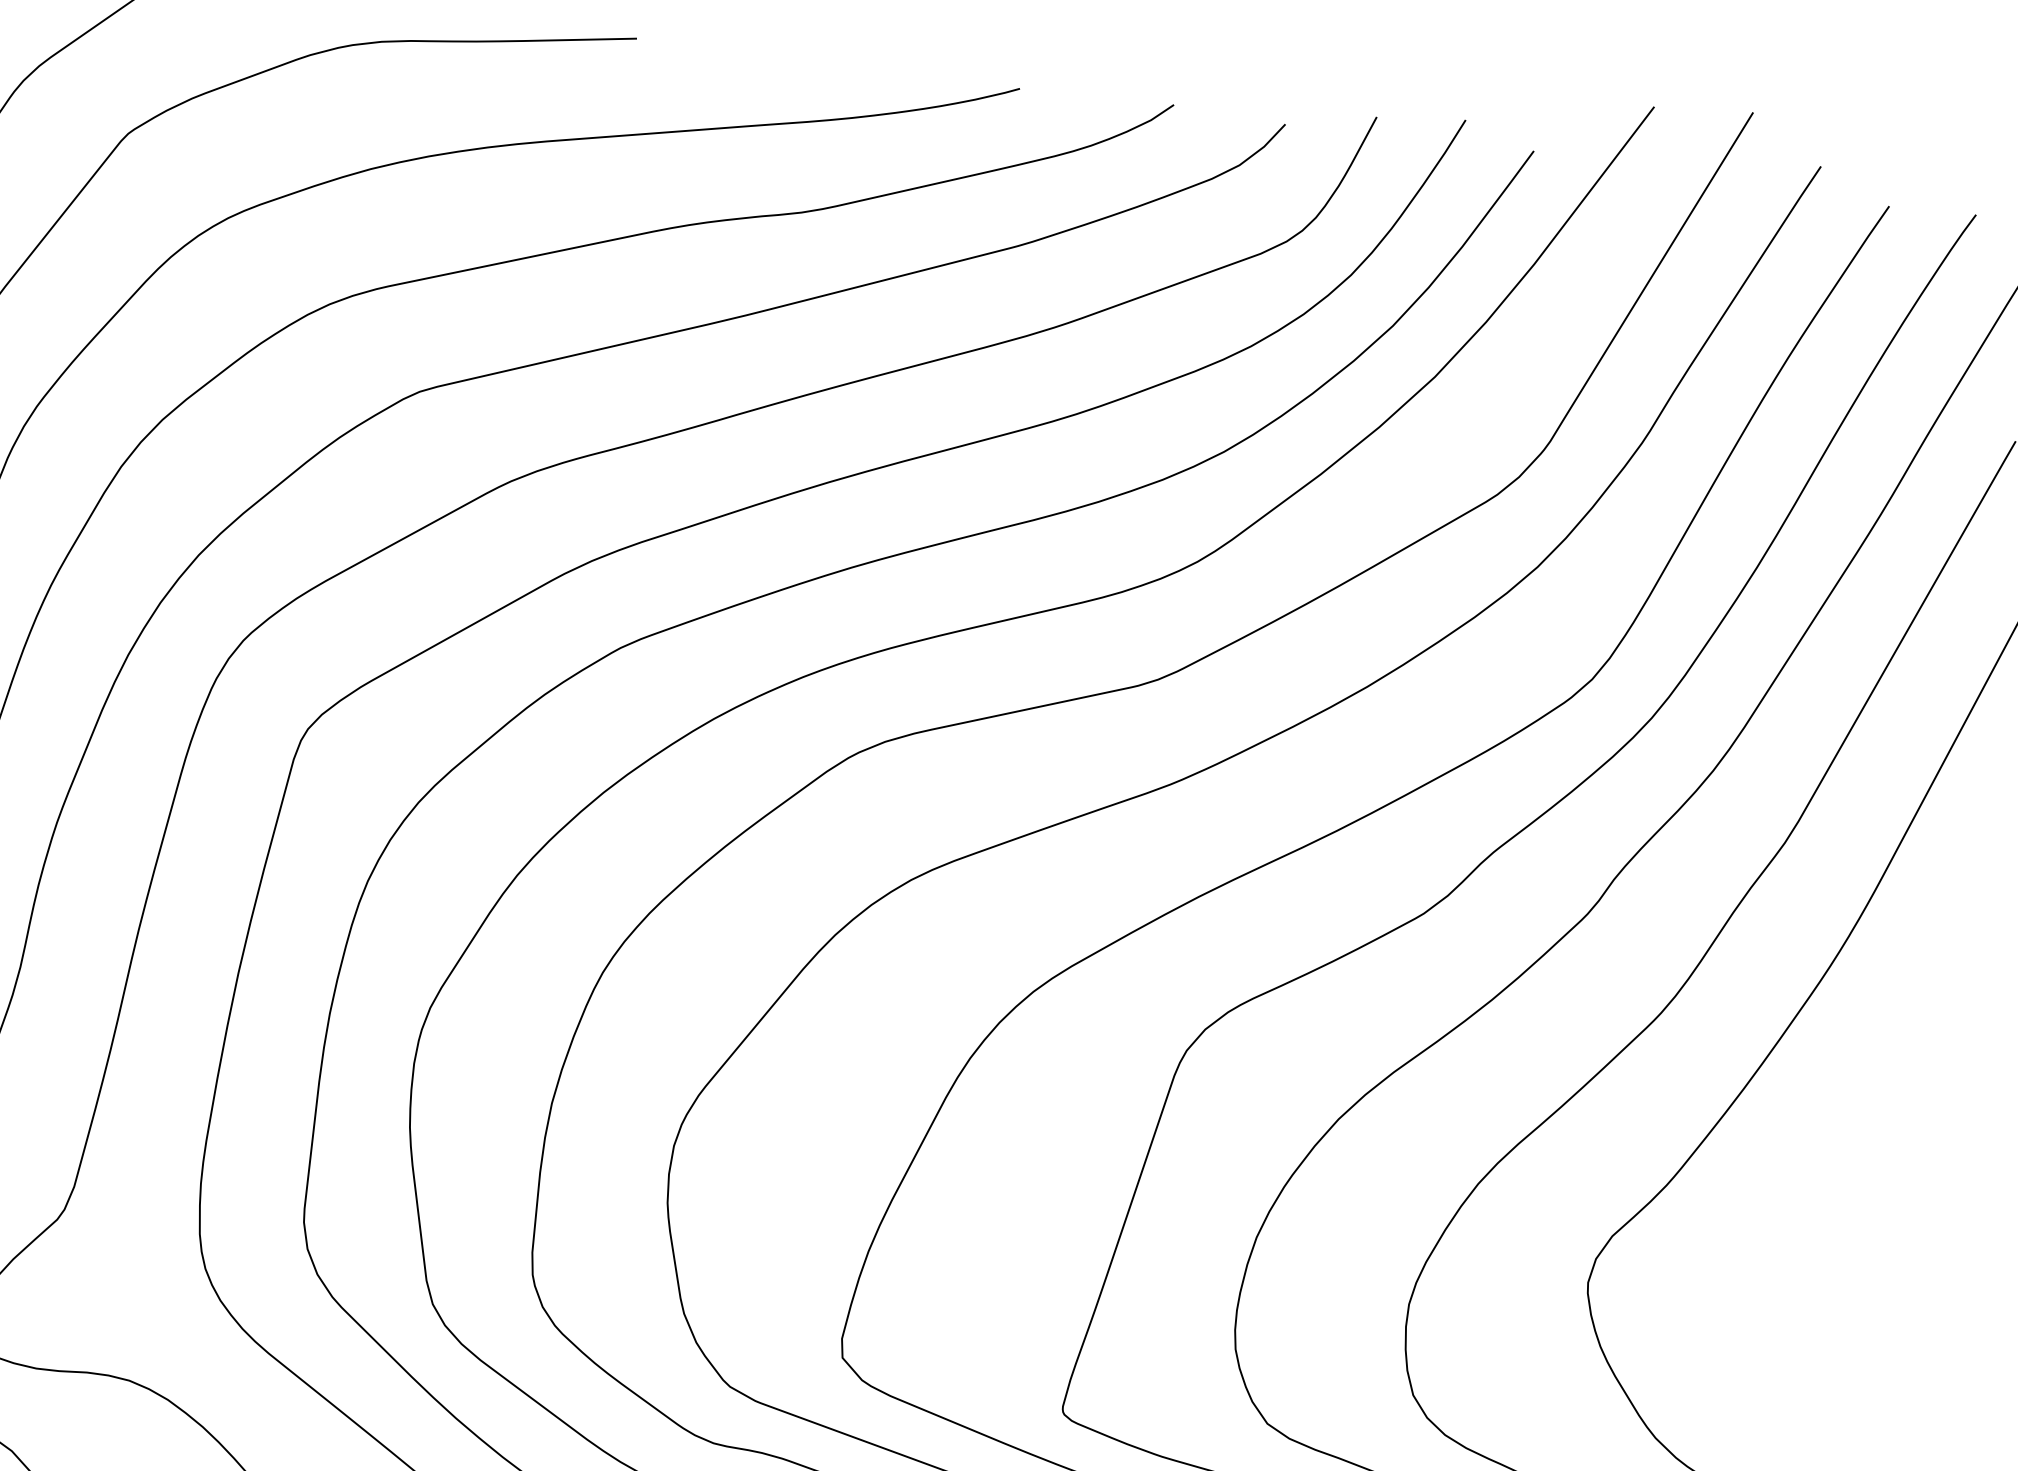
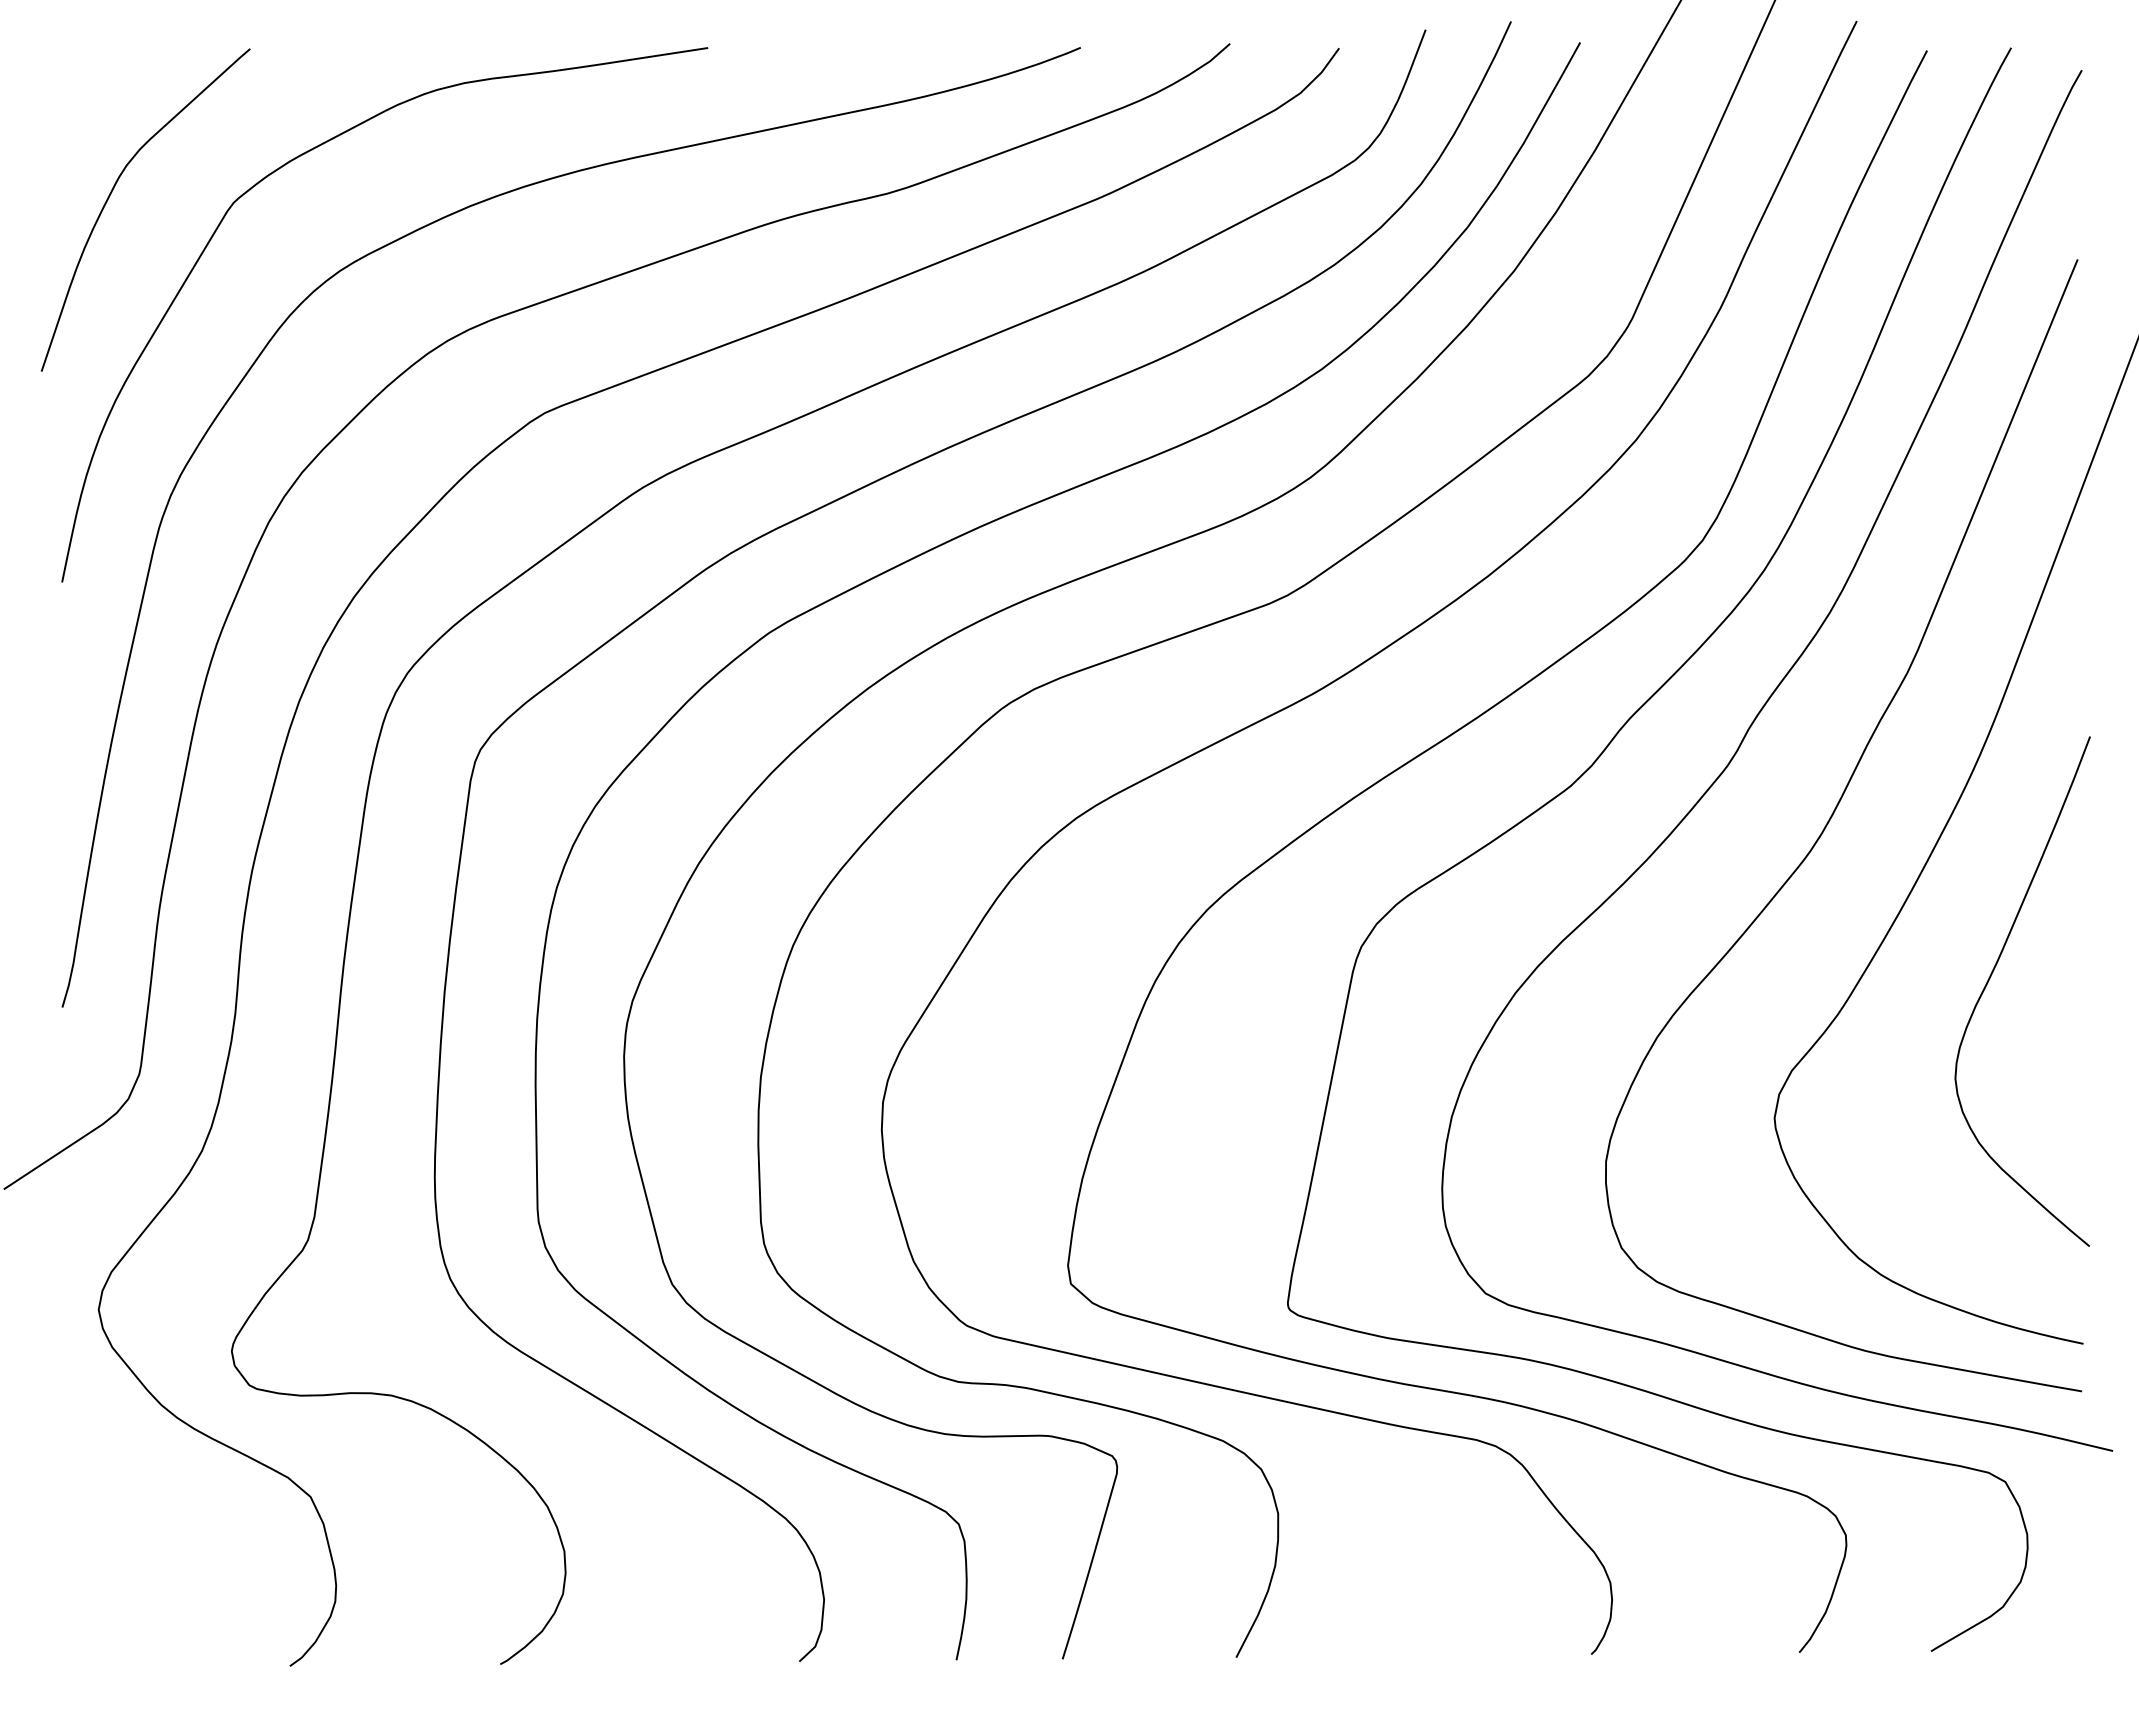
curve: (1830, 1166) -> (1991, 976), added

